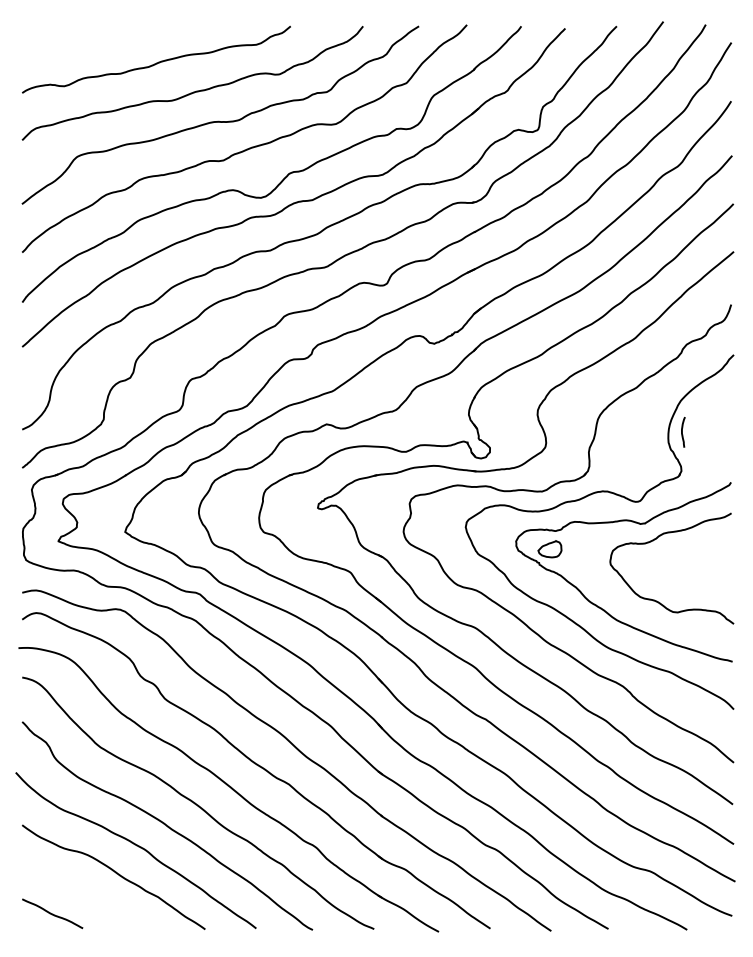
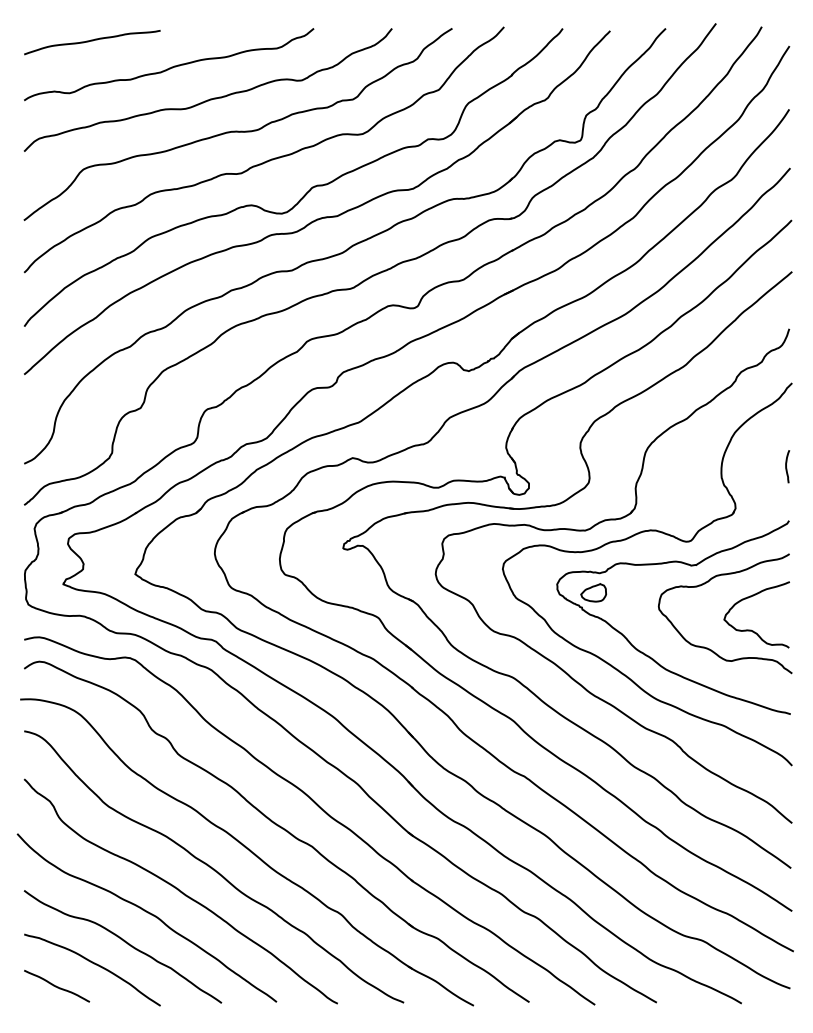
curve: (85, 38) -> (92, 41), added
curve: (682, 432) -> (786, 466), moved
curve: (696, 583) -> (751, 629), added
curve: (87, 893) -> (94, 964), added

